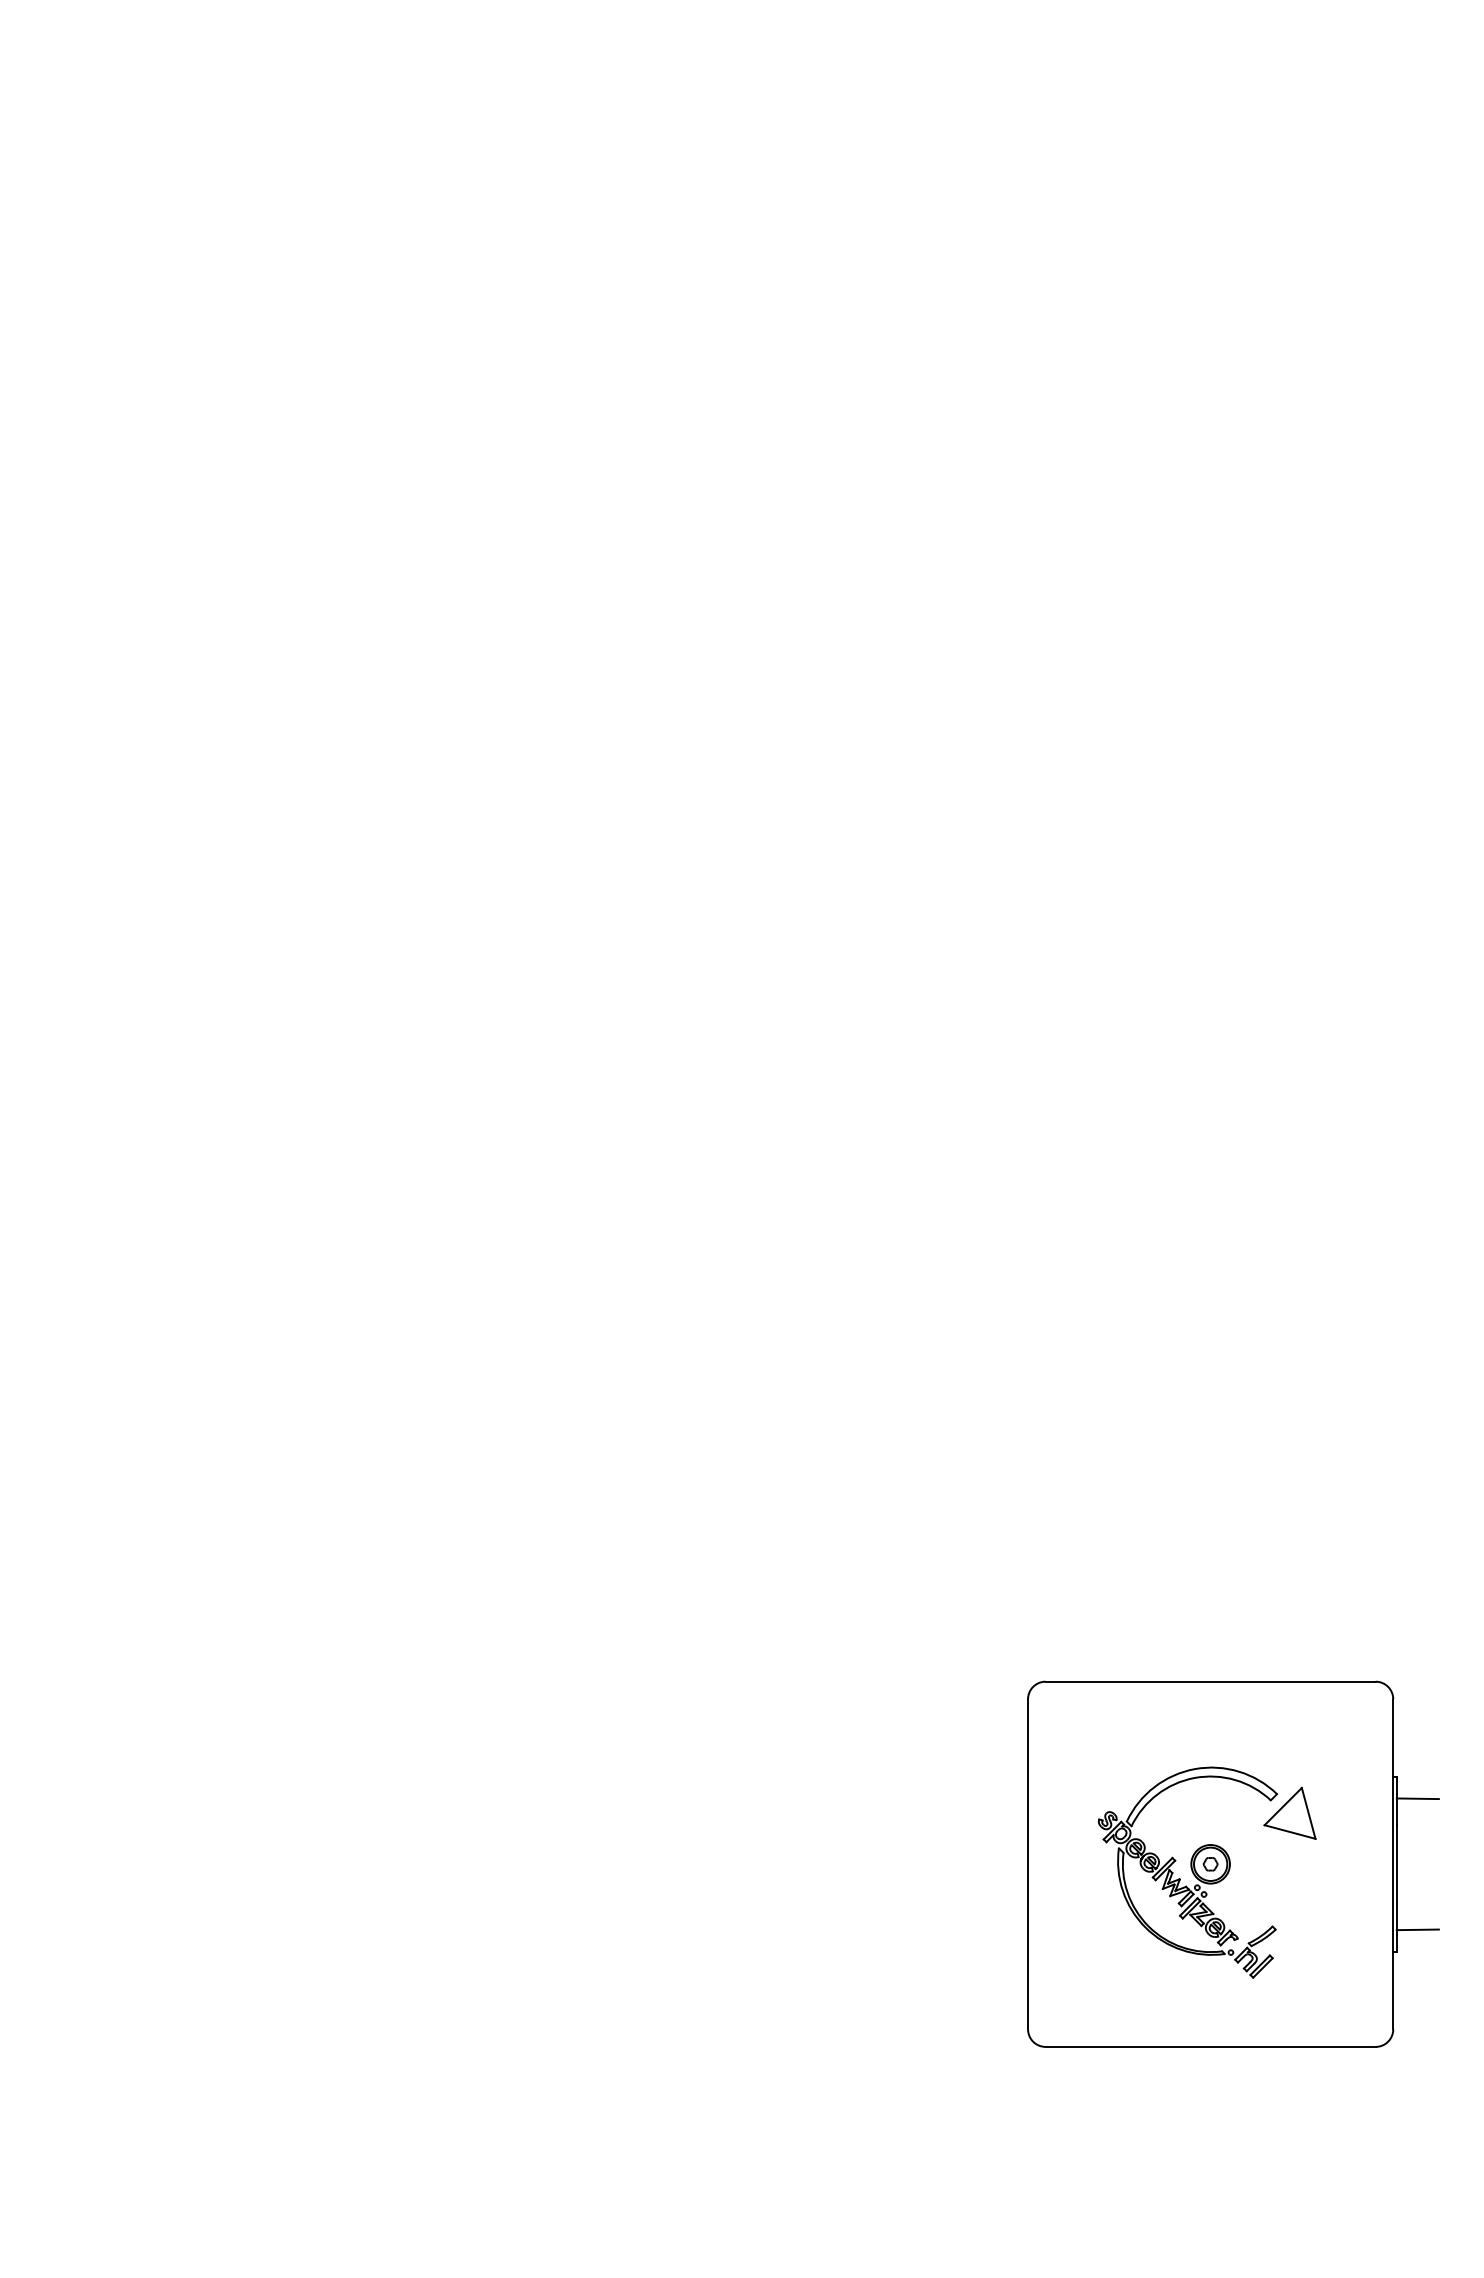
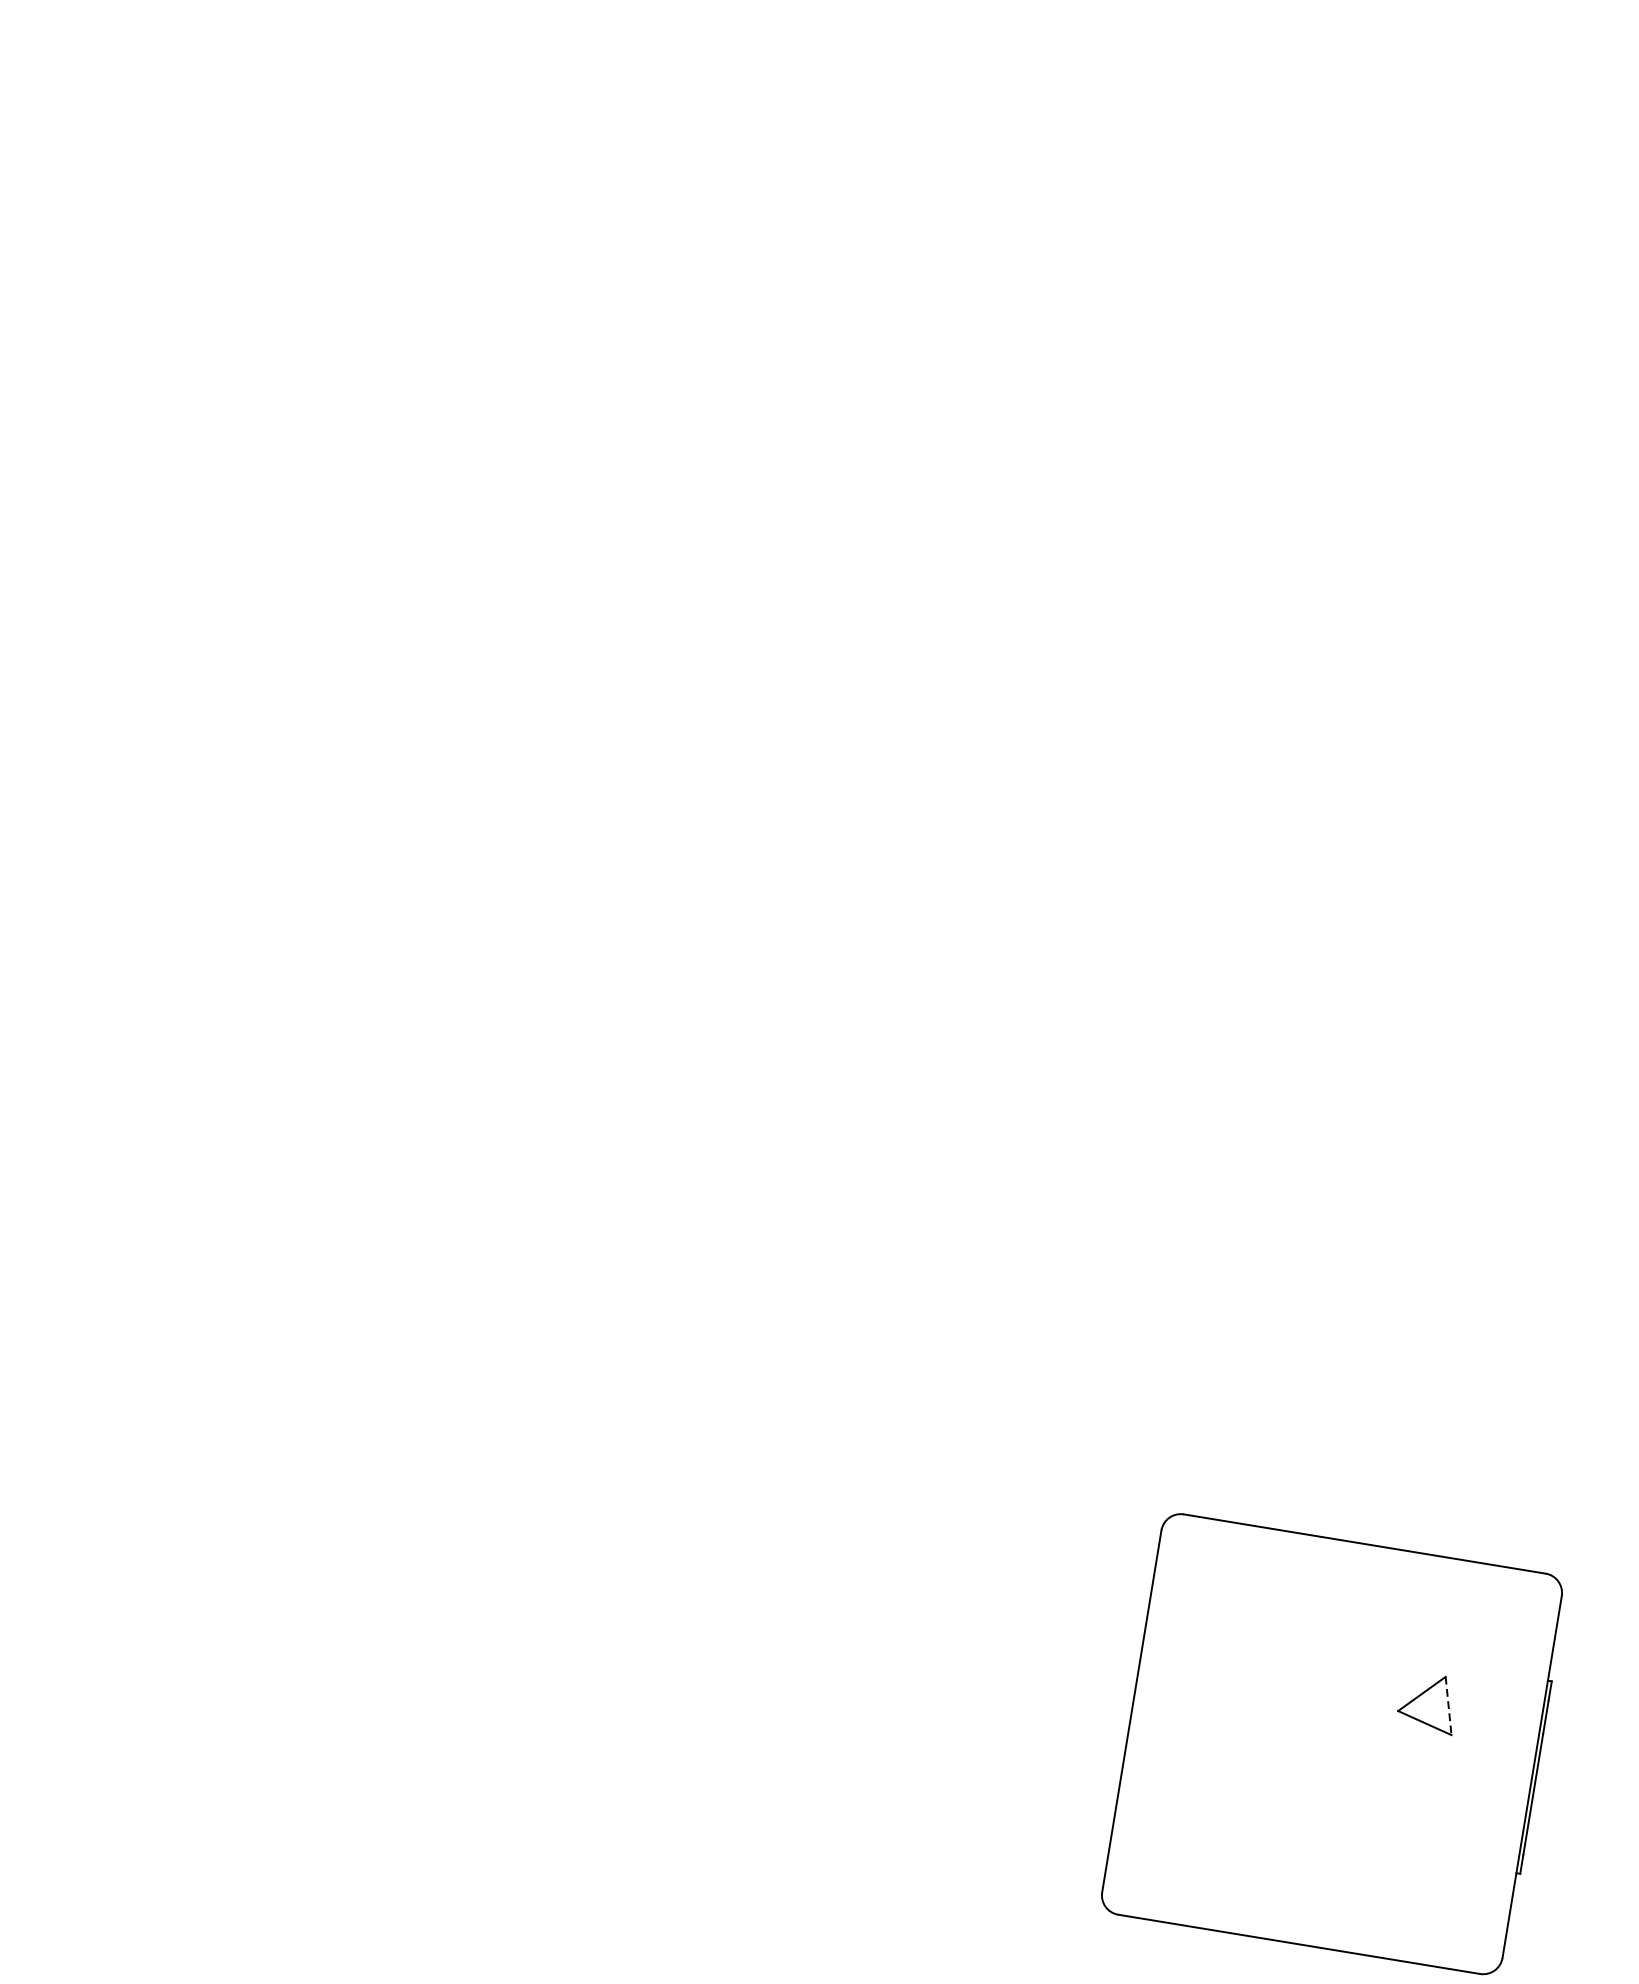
line: (1417, 1798) -> (1570, 1709), removed
line: (1308, 1813) -> (1448, 1706), solid -> dashed
part: (1187, 1872) -> (1305, 1749), removed
line: (1417, 1929) -> (1547, 1852), removed

